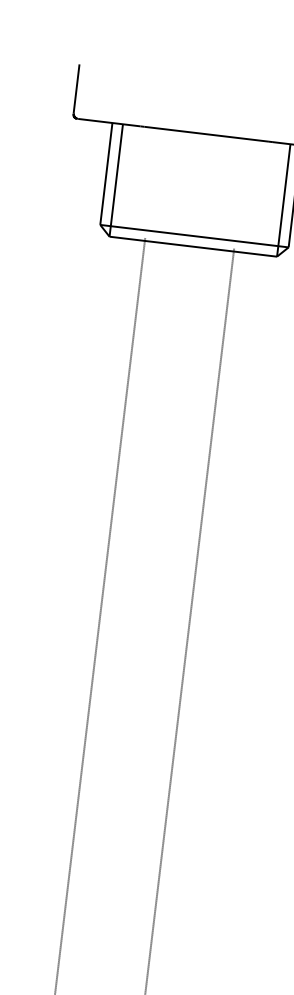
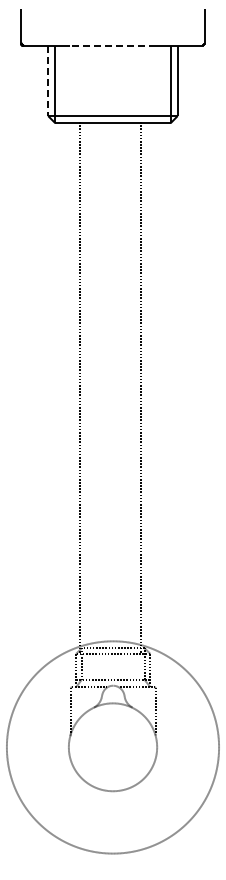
line: (206, 133) -> (112, 45), solid -> dashed
line: (106, 174) -> (48, 81), solid -> dashed

